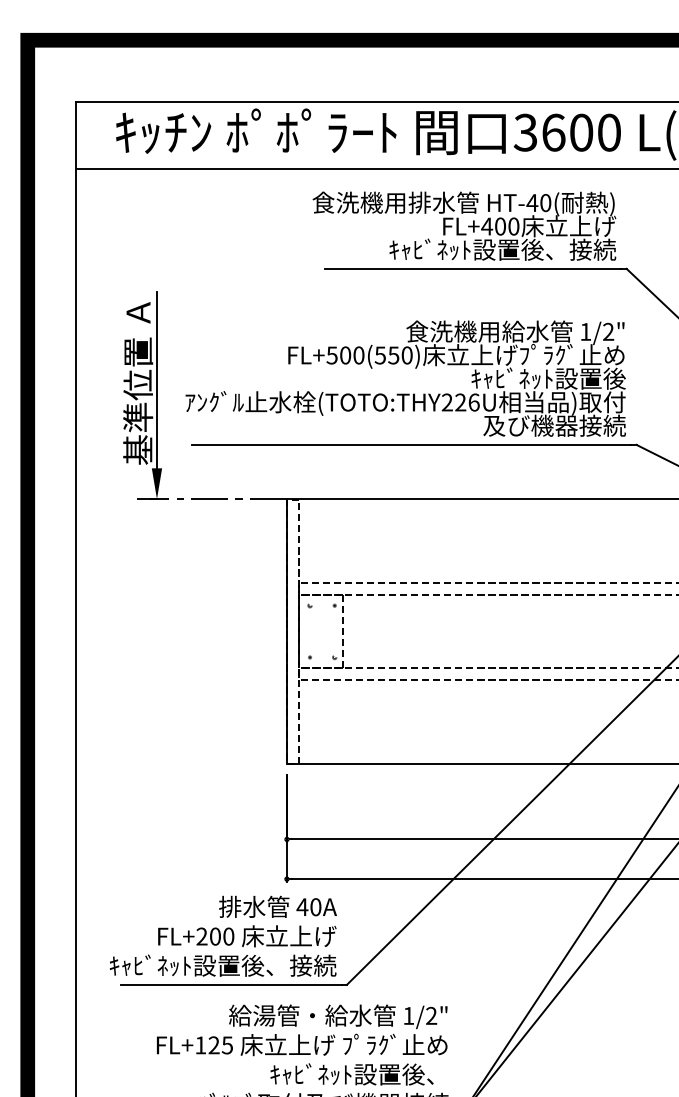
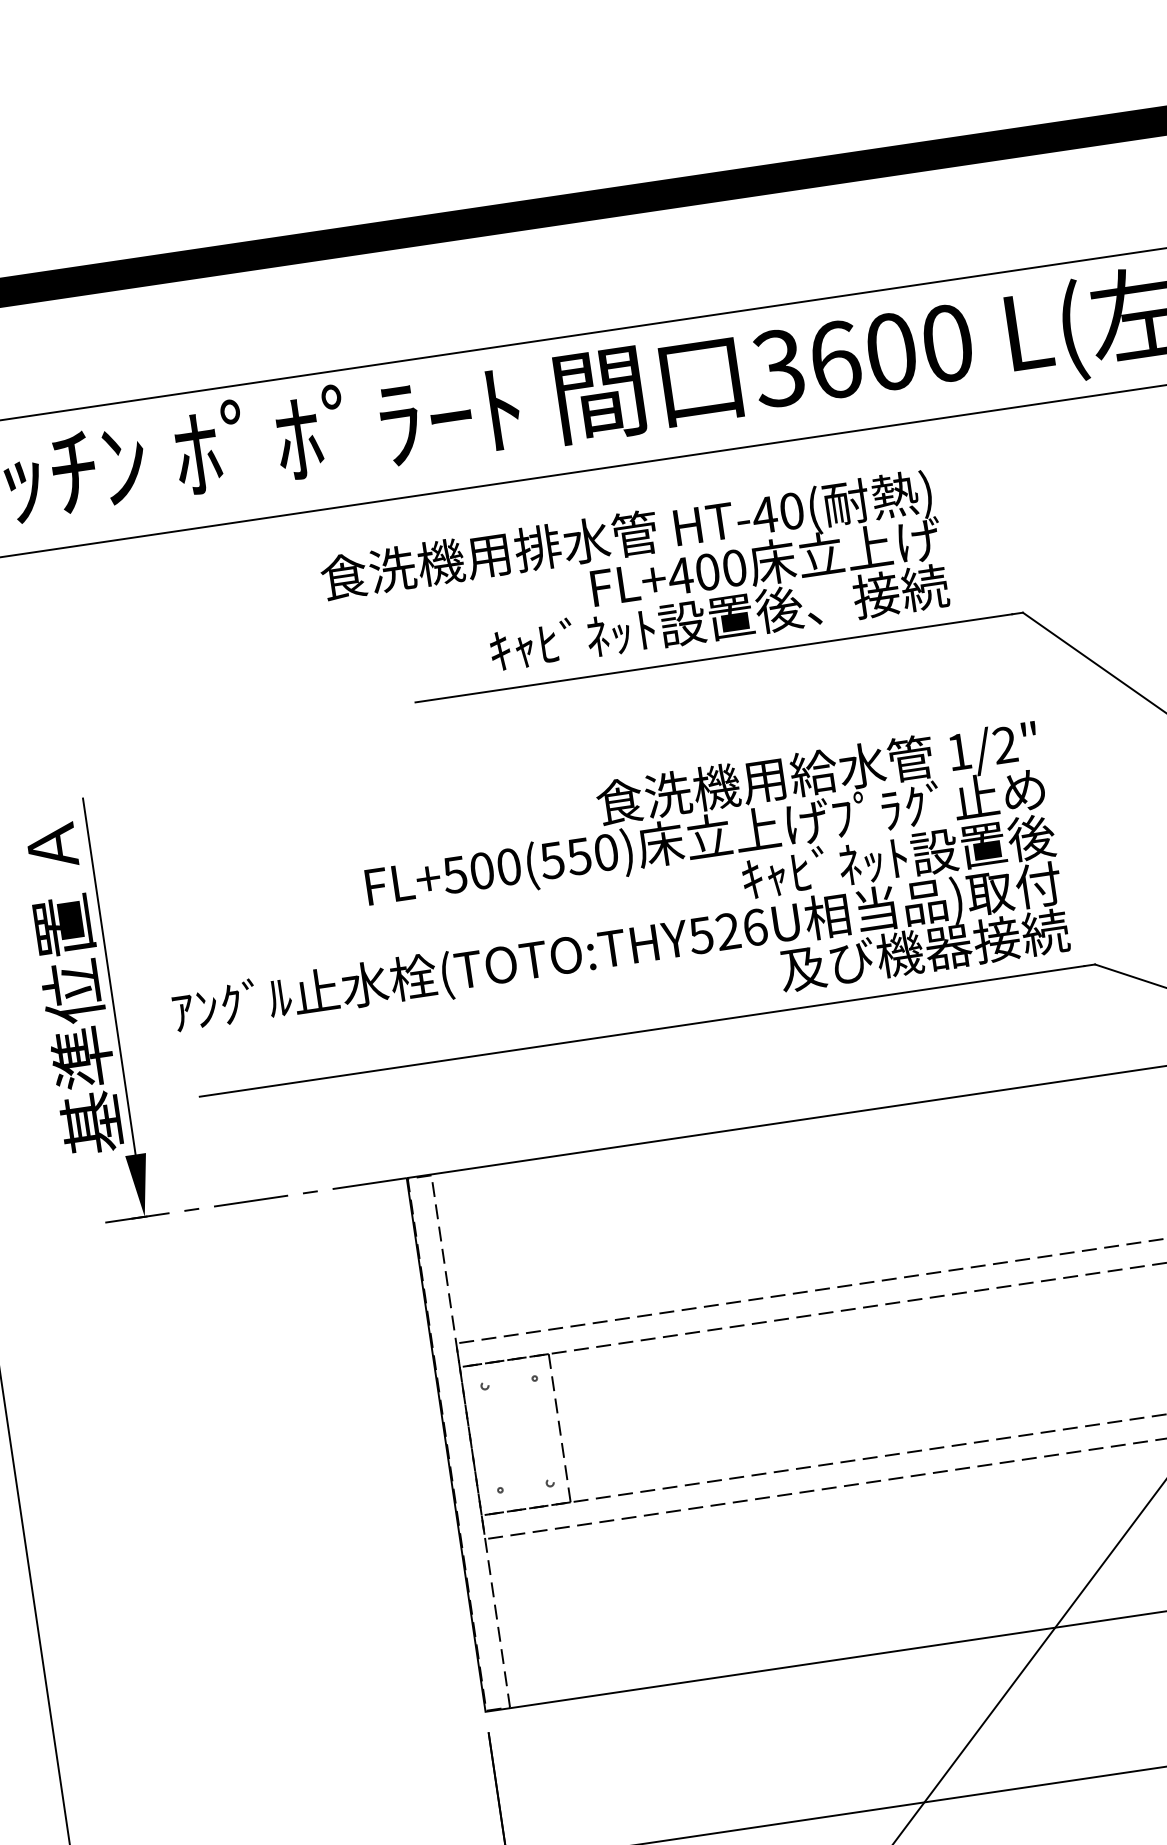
text: (464, 225) -> (634, 580), moved
text: (446, 402) -> (699, 935), (TOTO:THY226U -> (TOTO:THY526U

